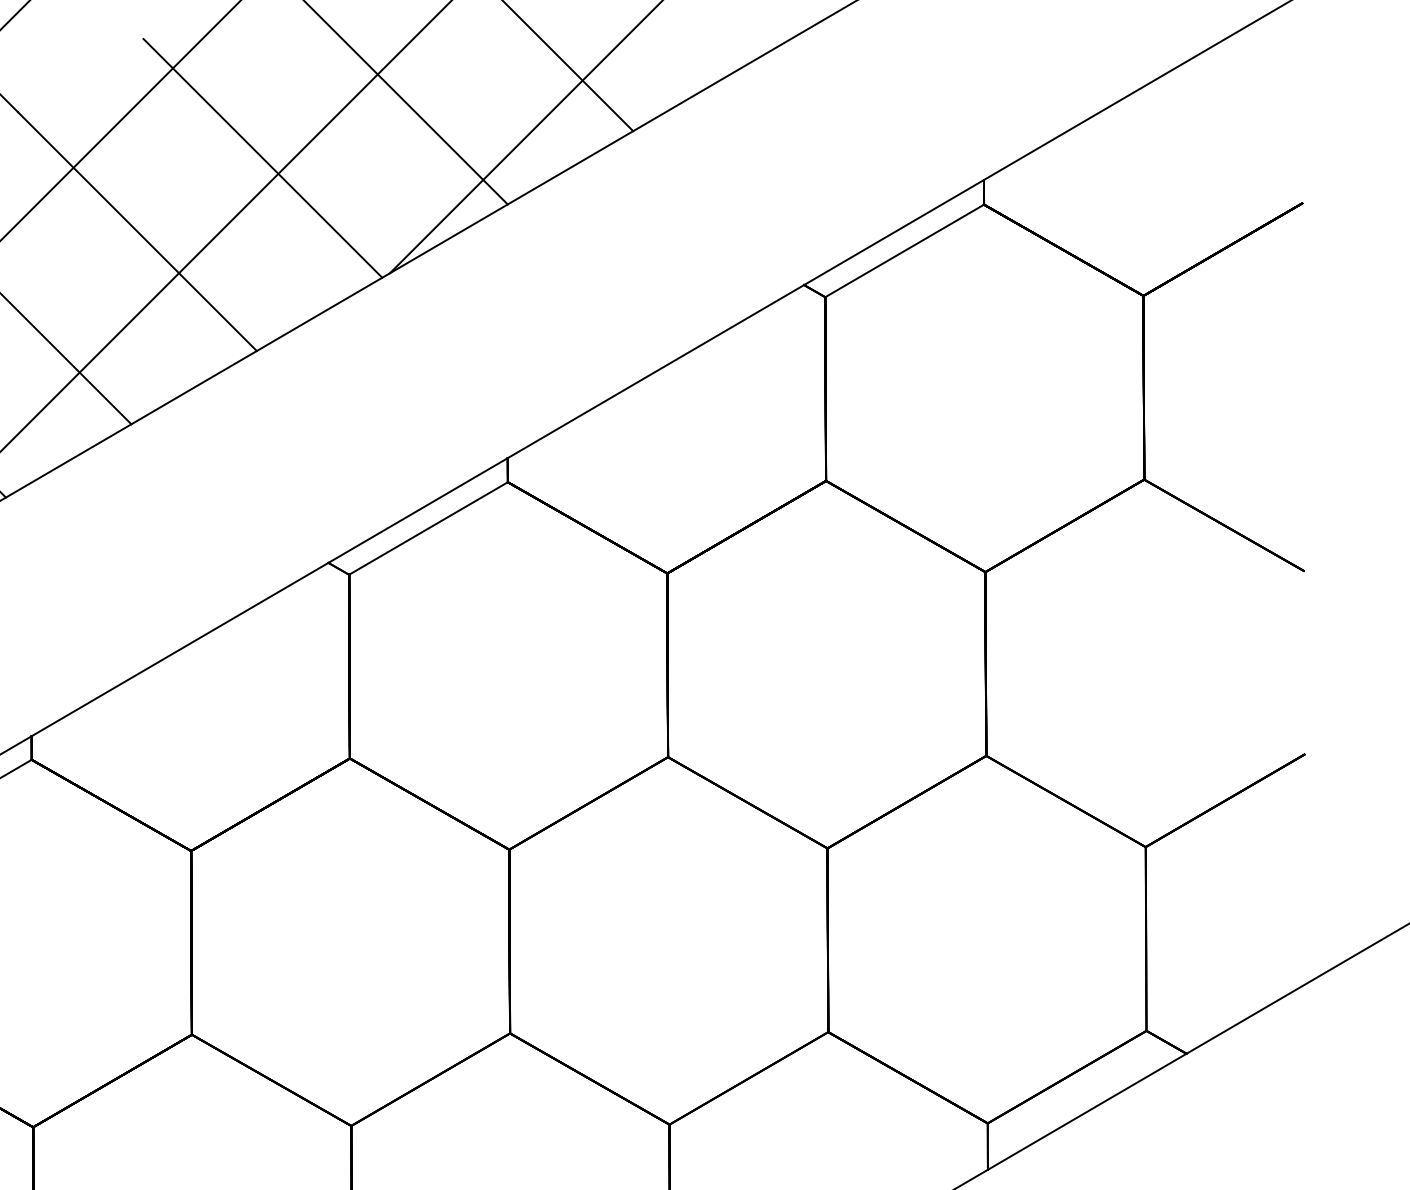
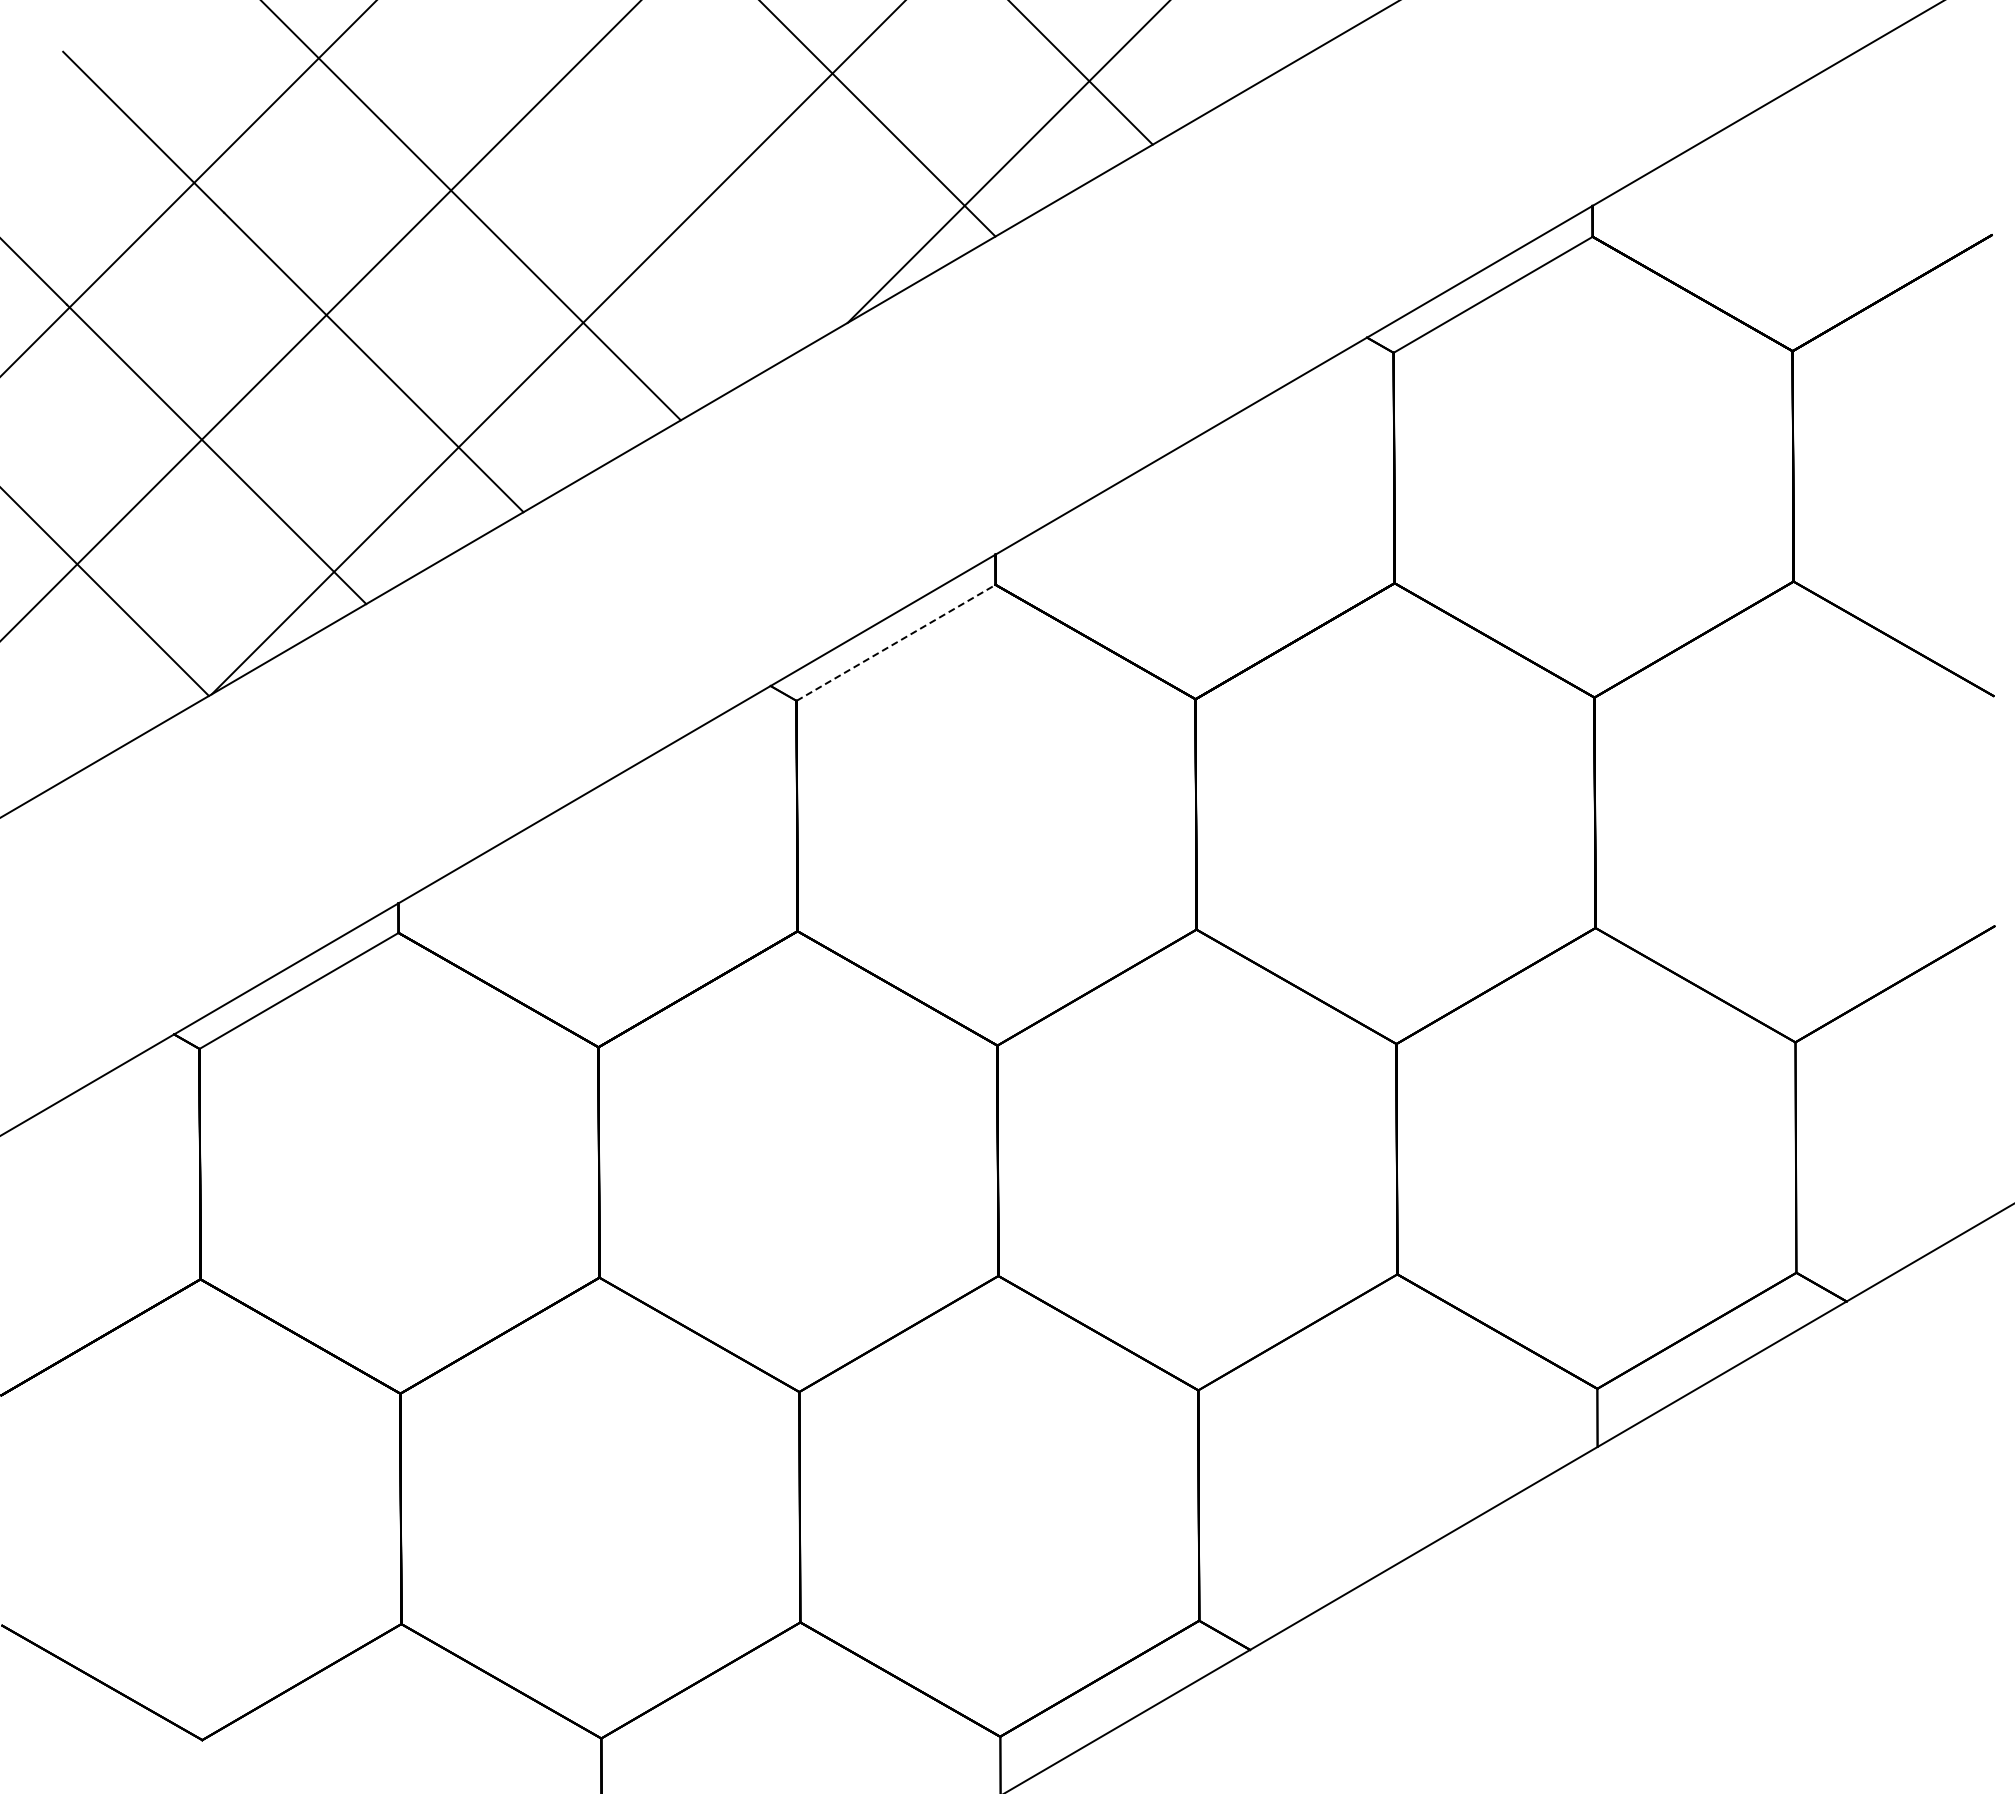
line: (262, 158) -> (688, 178), removed
line: (428, 528) -> (896, 642), solid -> dashed

